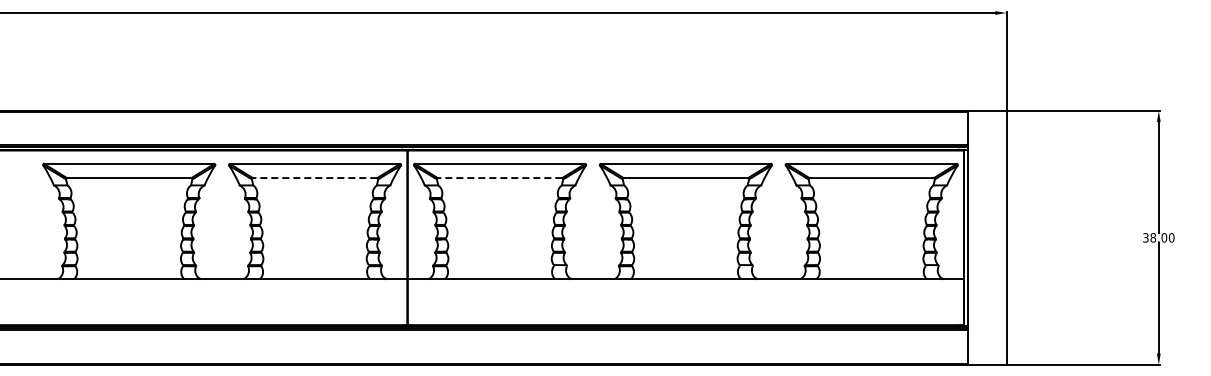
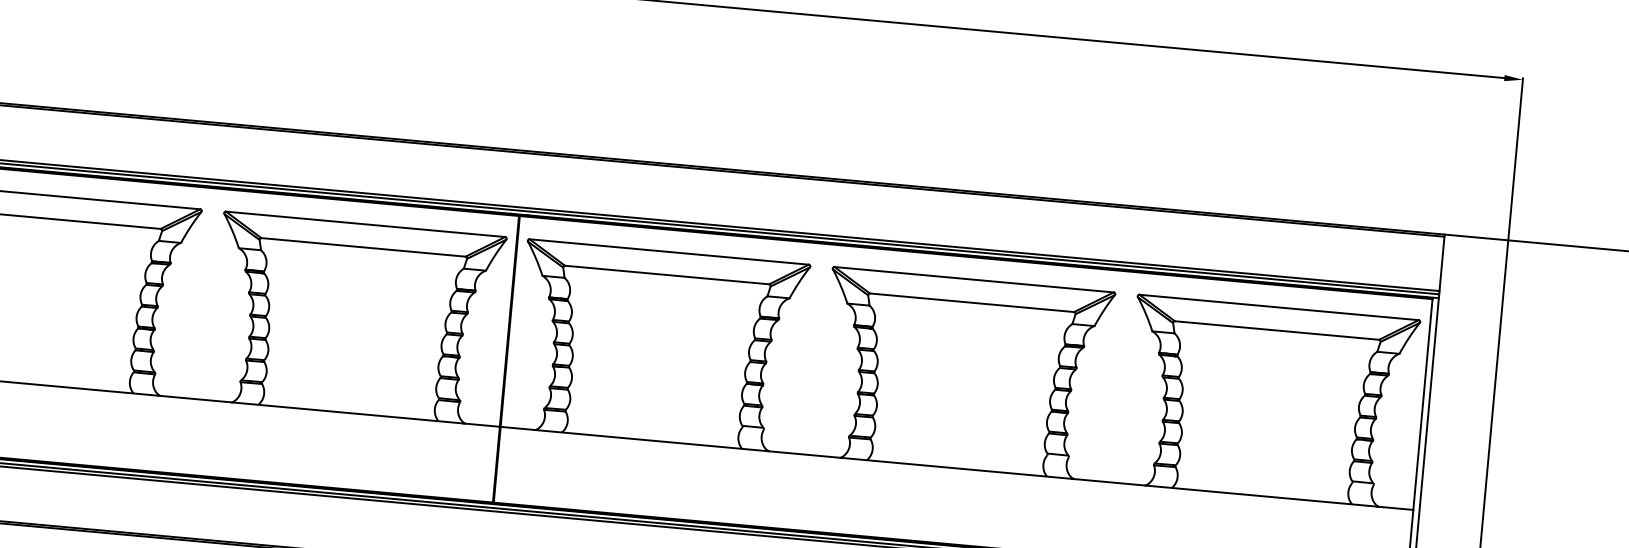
line: (314, 178) -> (362, 248), dashed -> solid
line: (499, 178) -> (666, 275), dashed -> solid

